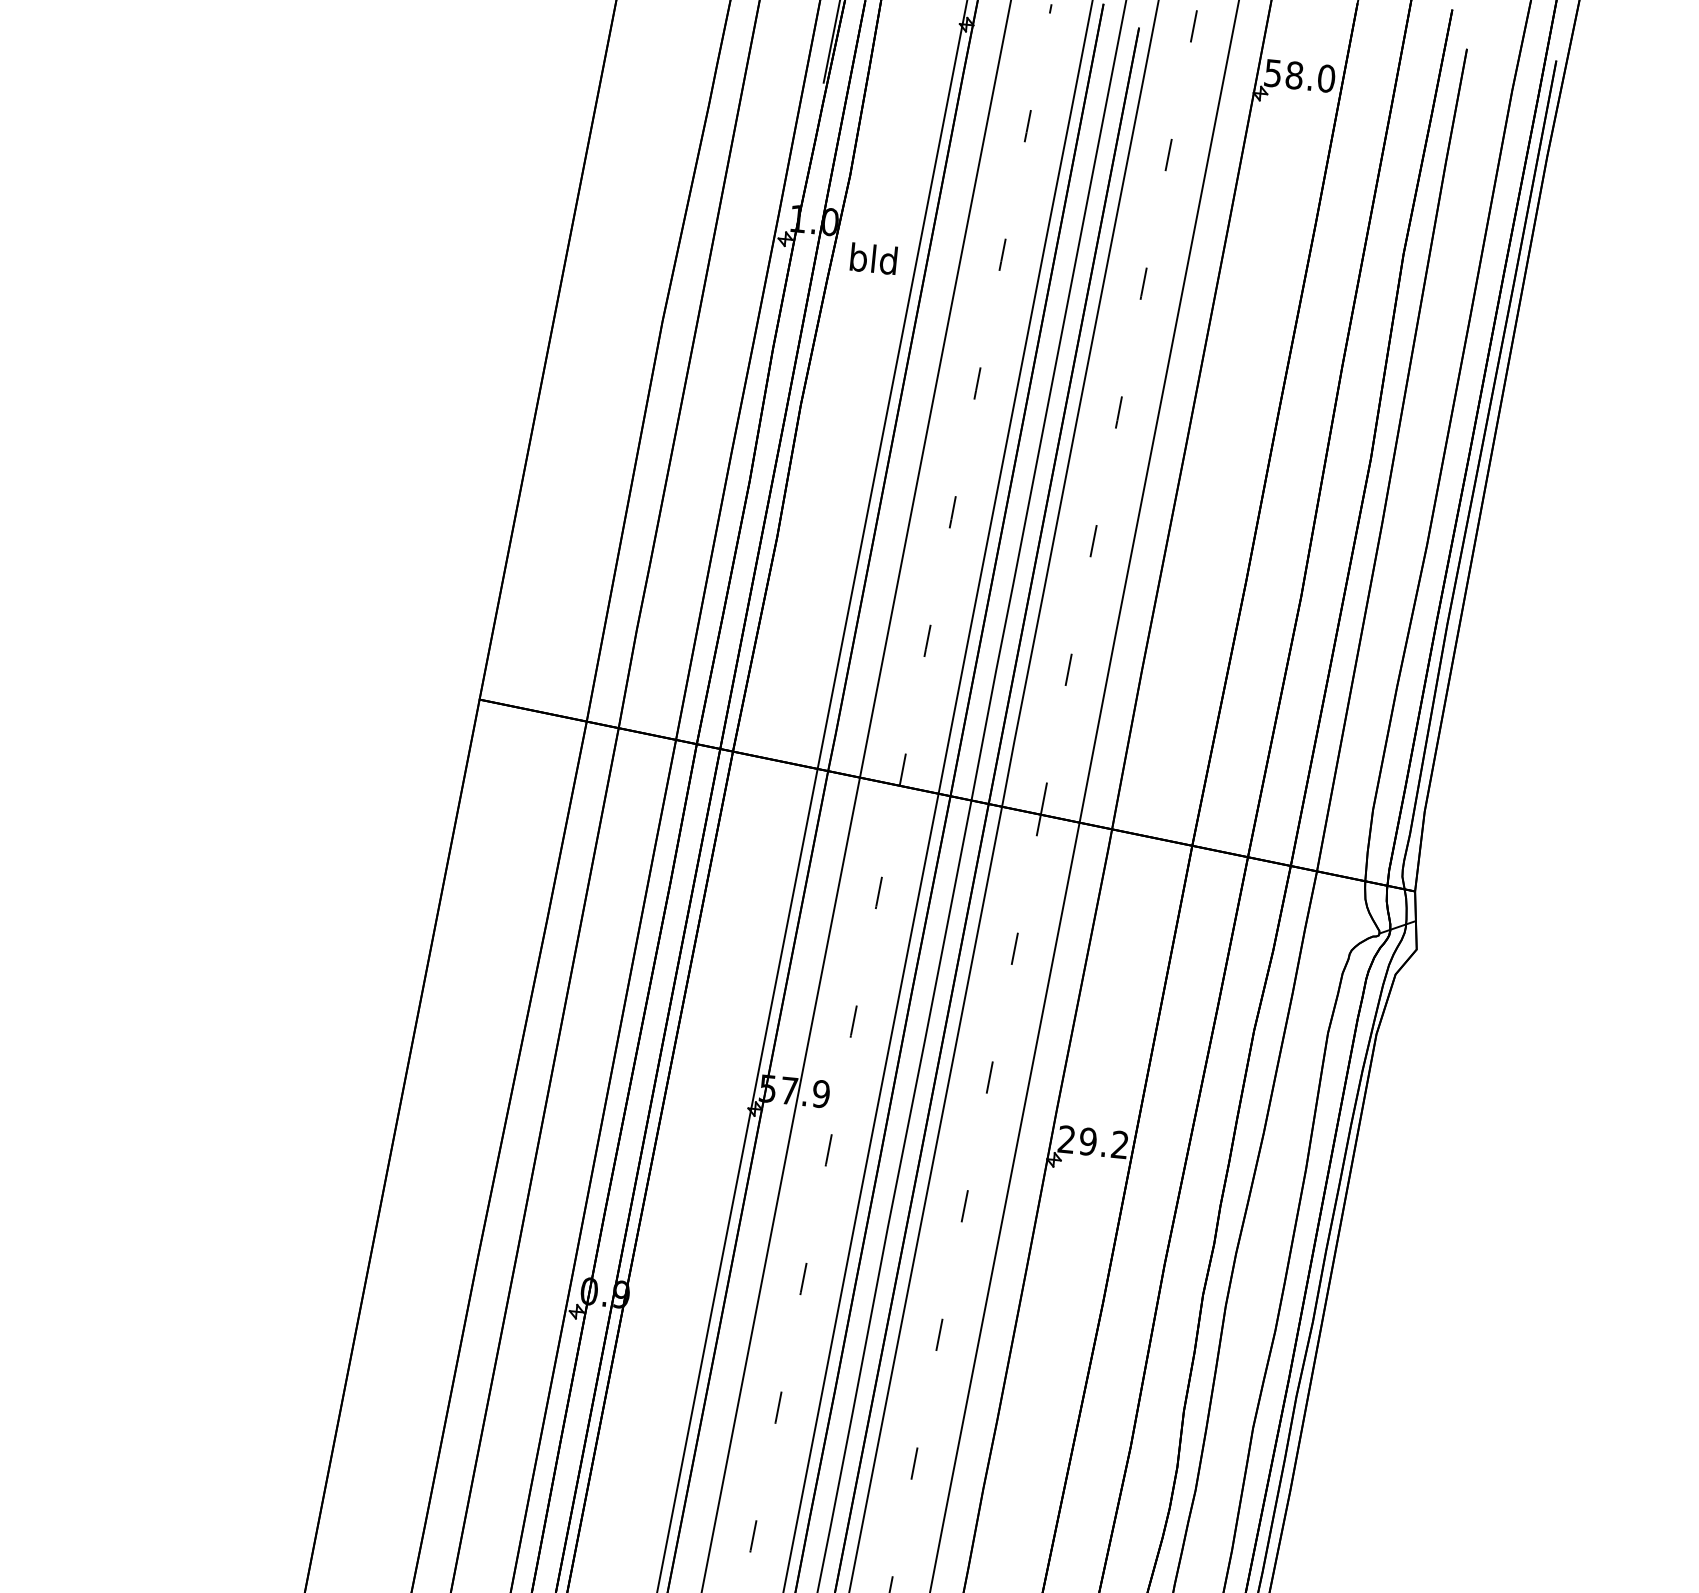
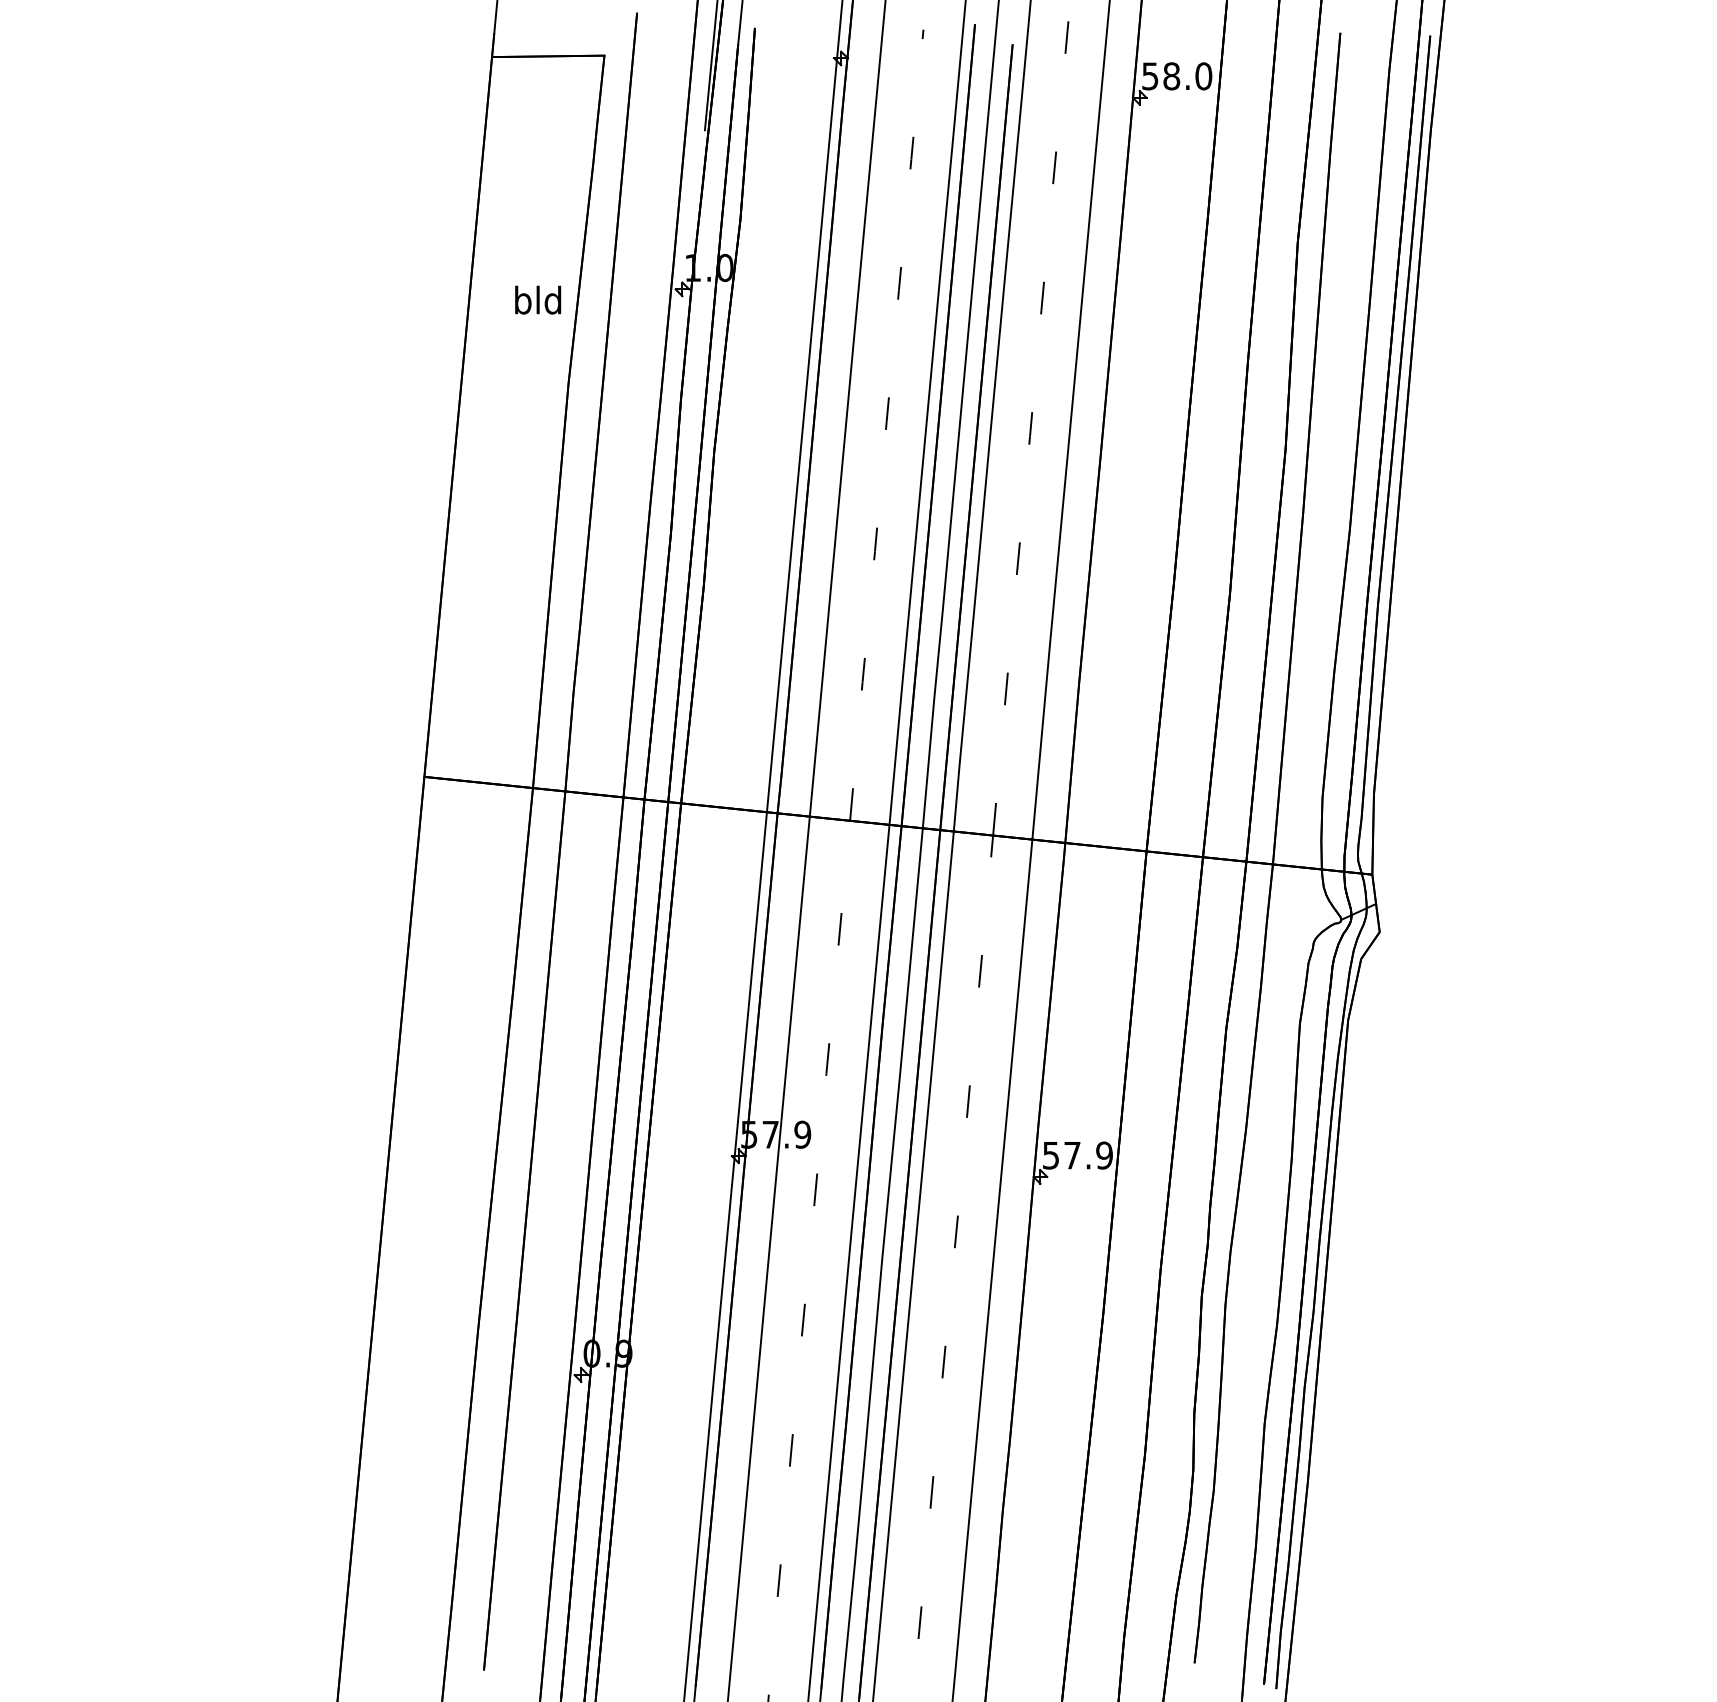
text: (874, 258) -> (538, 299), moved
text: (1093, 1142) -> (1077, 1155), 29.2 -> 57.9

